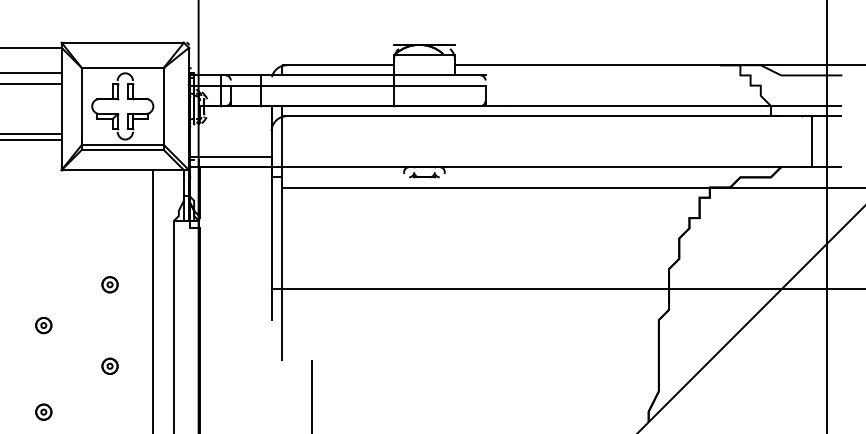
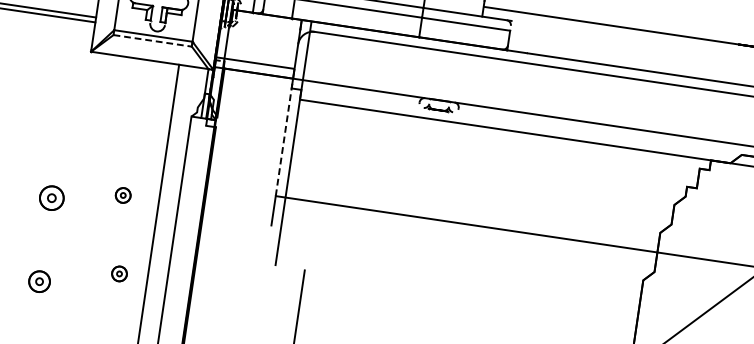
line: (122, 149) -> (152, 40), solid -> dashed
line: (271, 227) -> (284, 136), solid -> dashed
part: (109, 284) -> (122, 195), moved
part: (43, 325) -> (51, 198), size x1.6
part: (109, 365) -> (119, 273), moved
part: (43, 411) -> (39, 280), size x1.4

